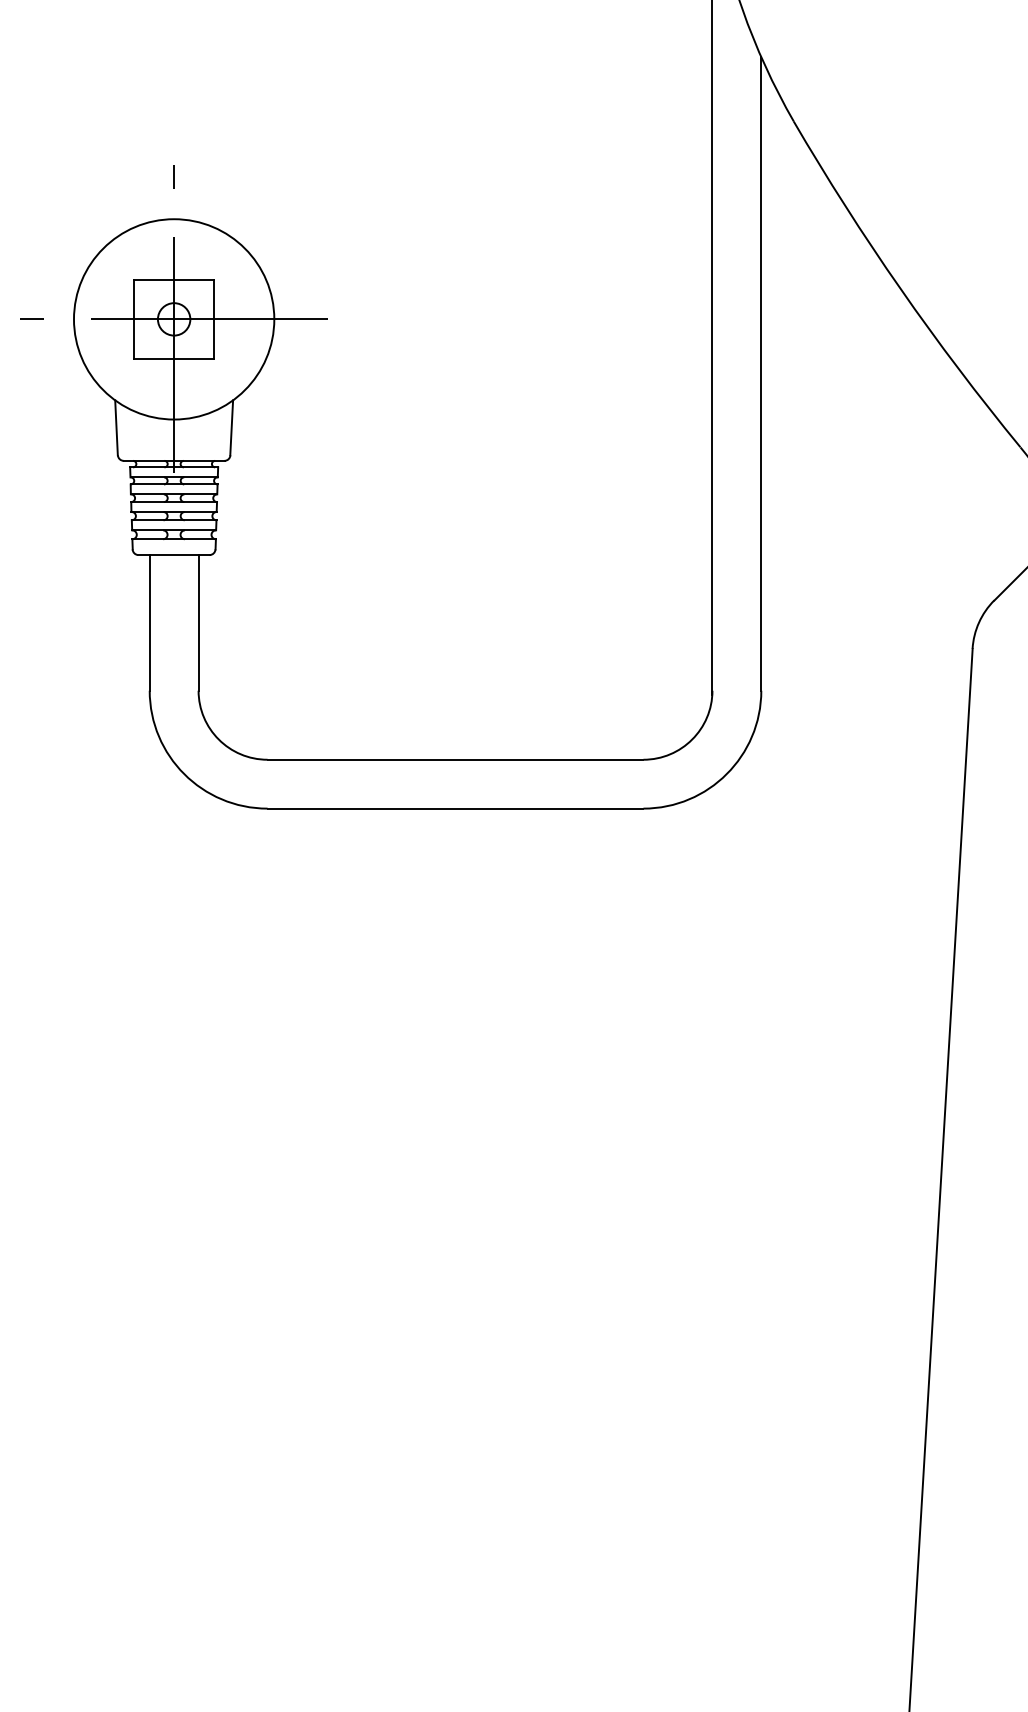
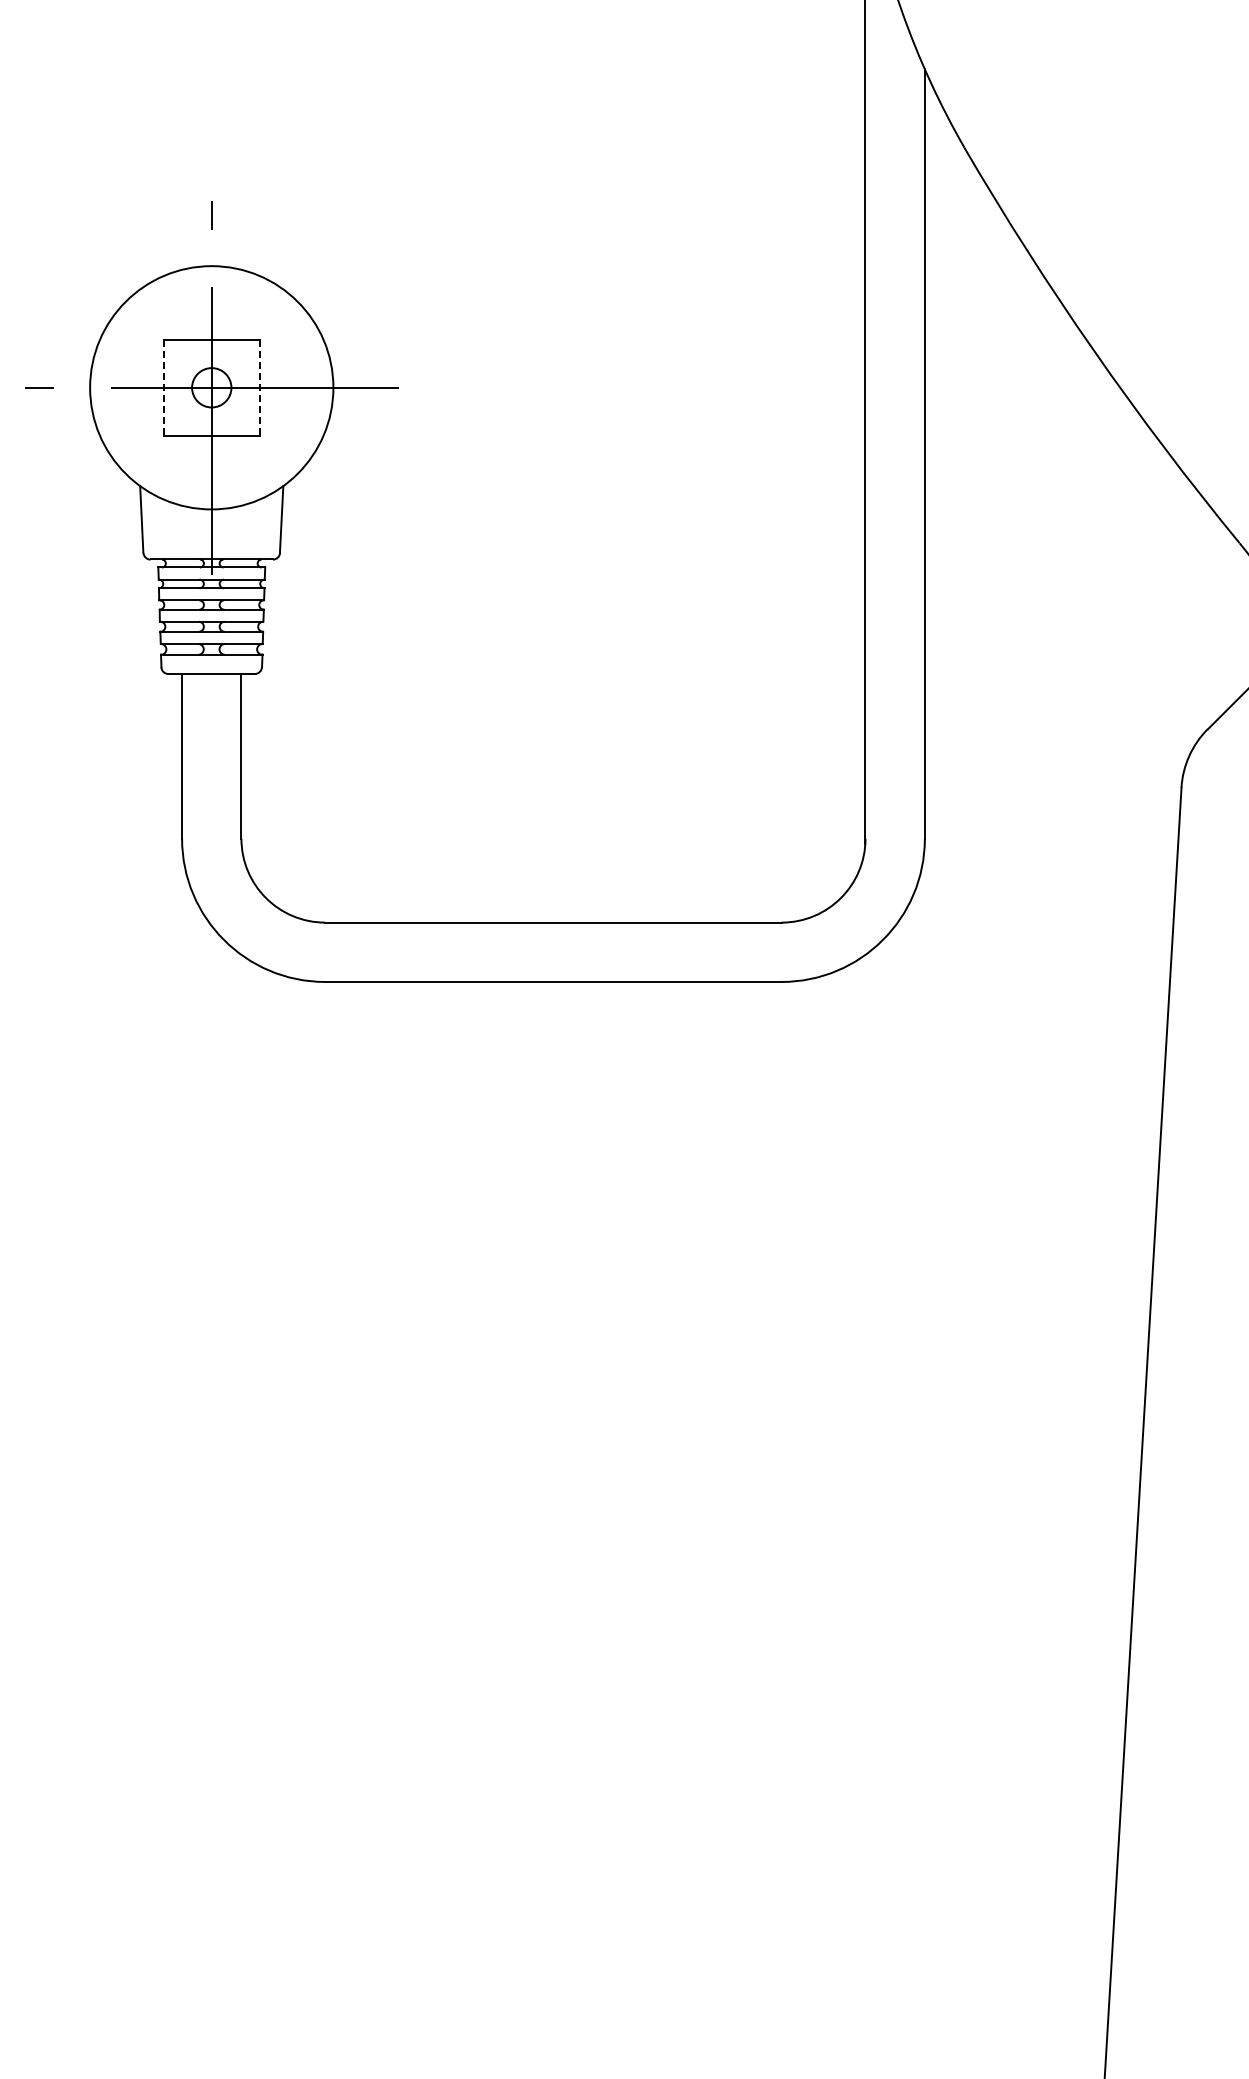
line: (134, 319) -> (163, 388), solid -> dashed
line: (214, 319) -> (260, 388), solid -> dashed

